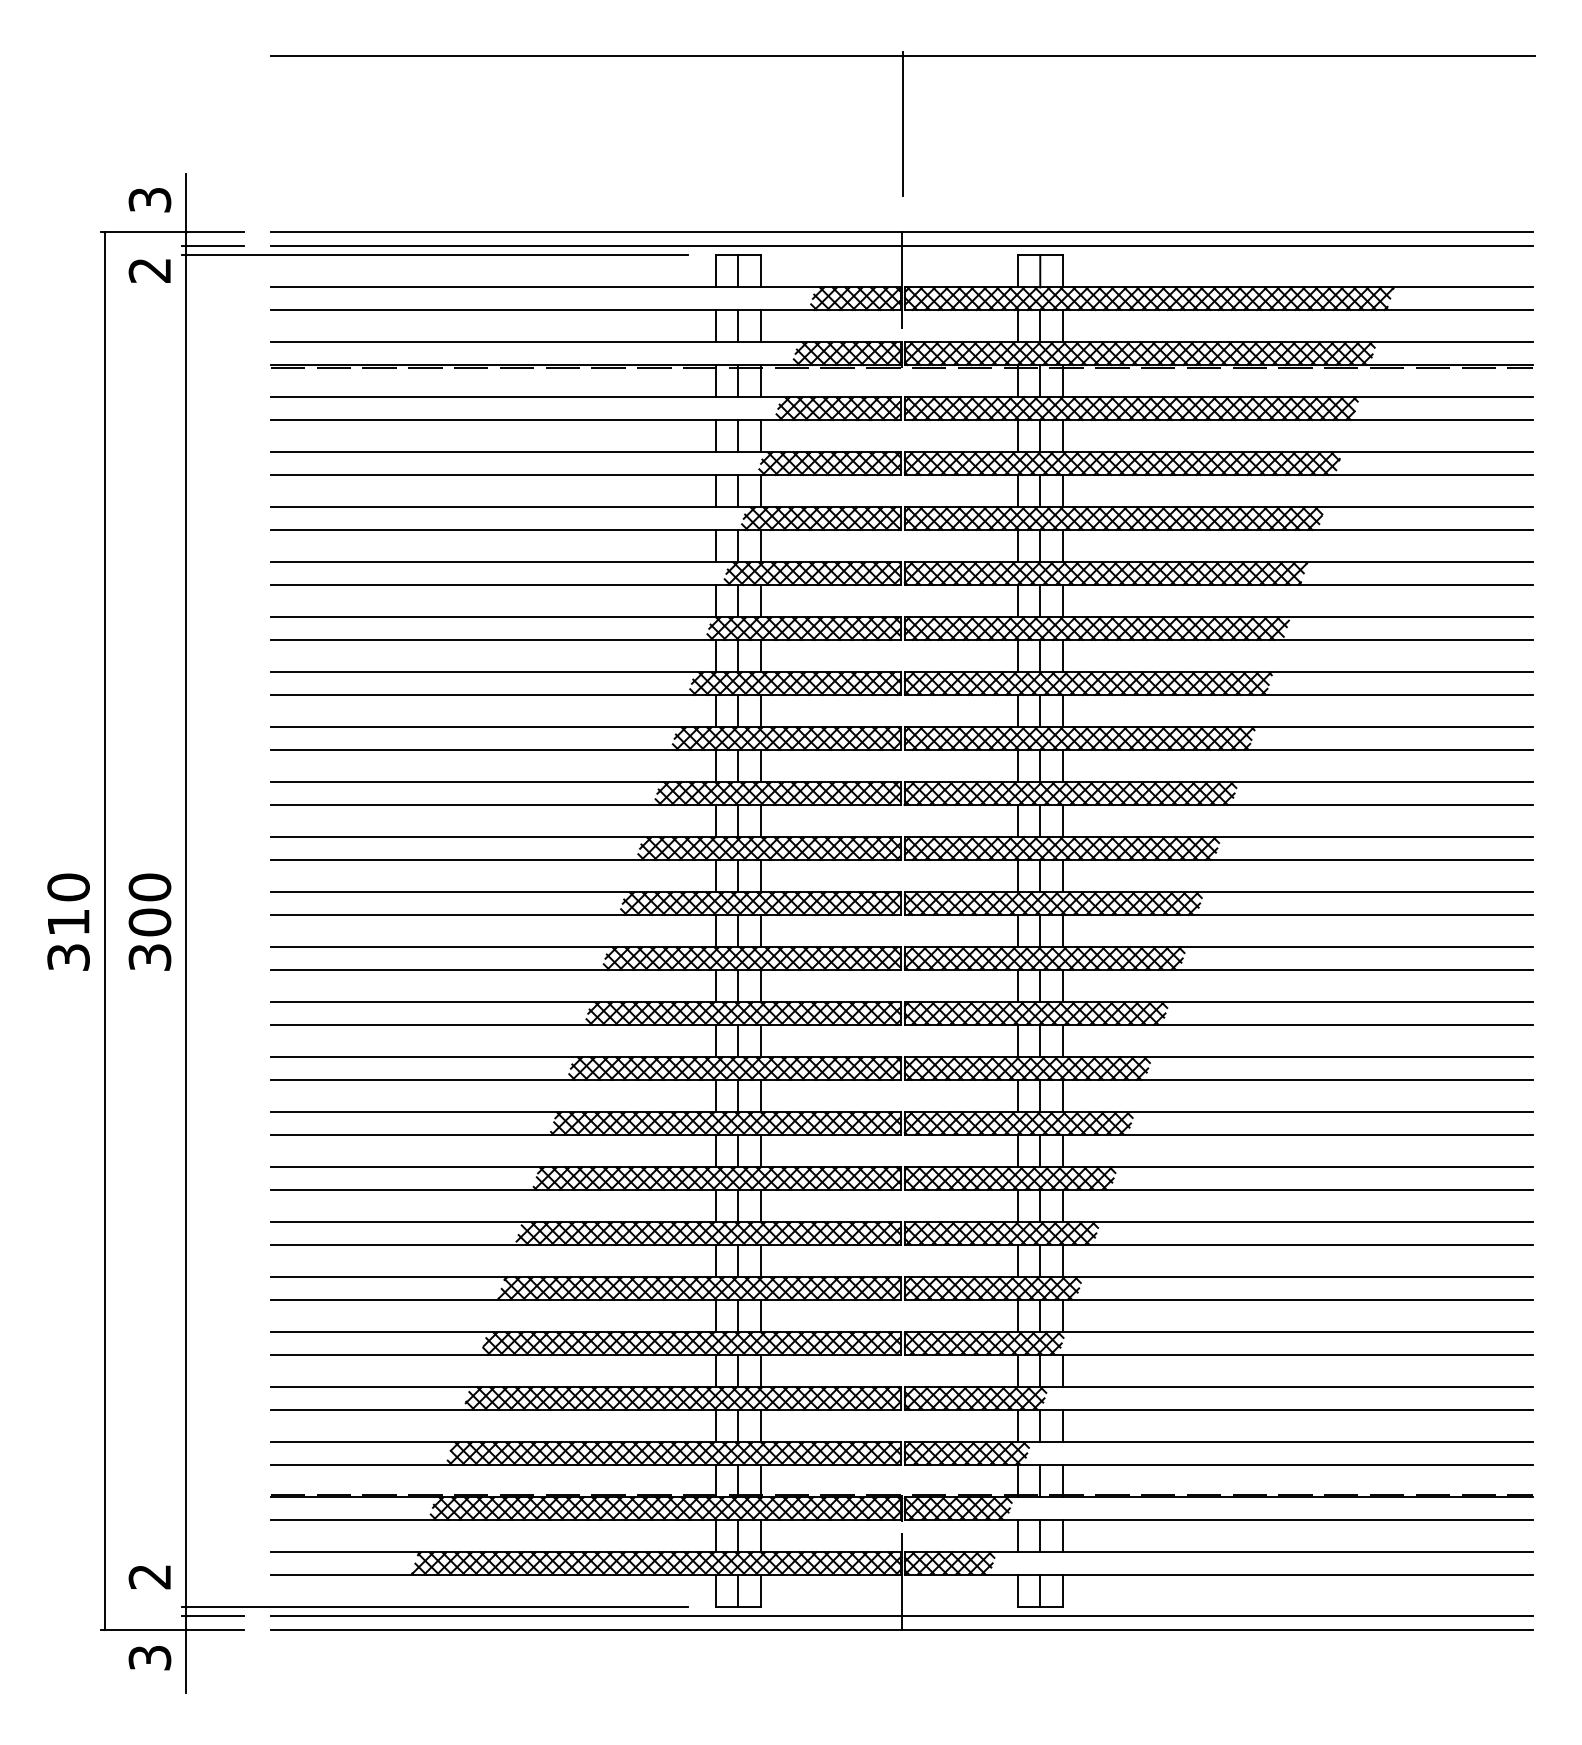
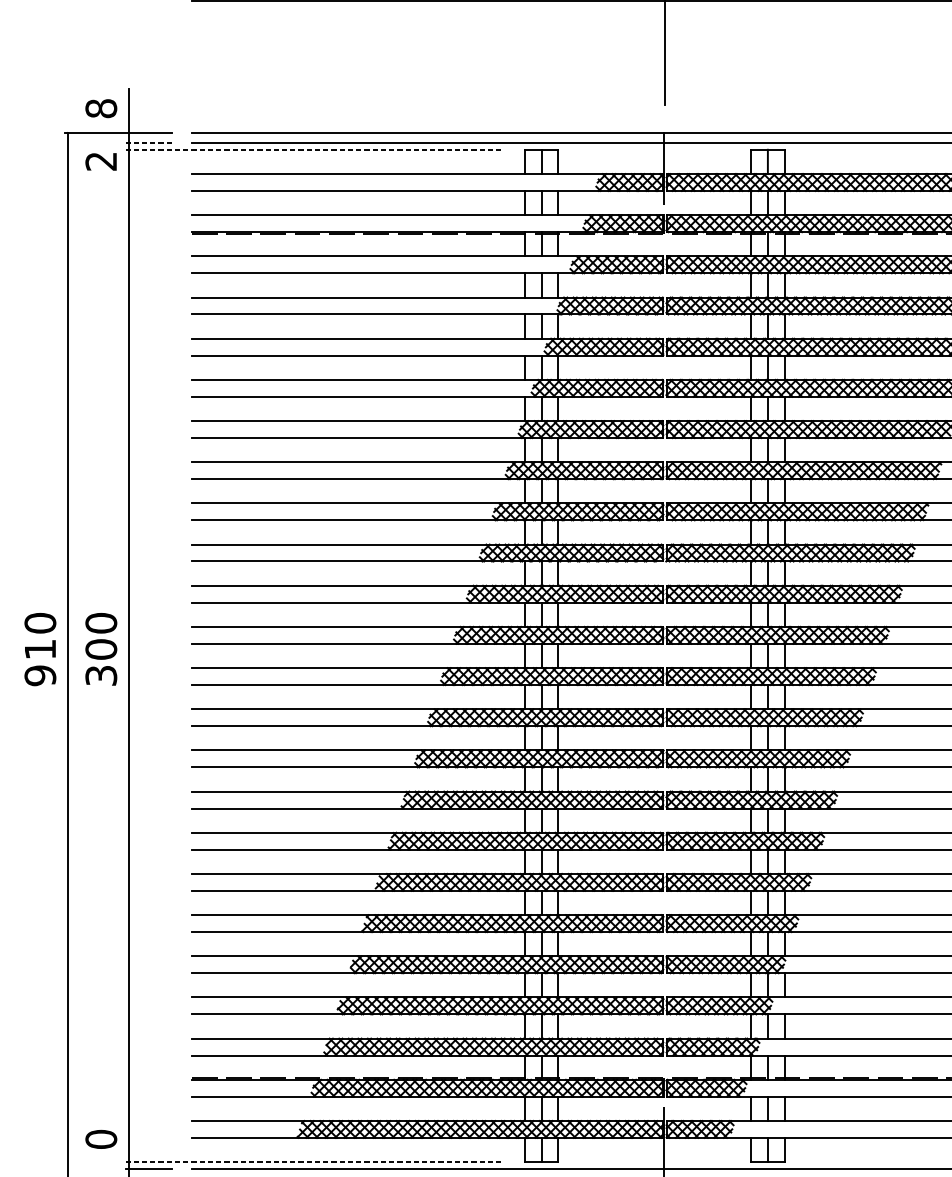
text: (149, 199) -> (100, 108), 3 -> 8
line: (213, 245) -> (148, 142), solid -> dashed
line: (435, 255) -> (315, 150), solid -> dashed
text: (68, 957) -> (40, 675), 310 -> 910
text: (149, 1576) -> (100, 1139), 2 -> 0
line: (435, 1607) -> (315, 1162), solid -> dashed

